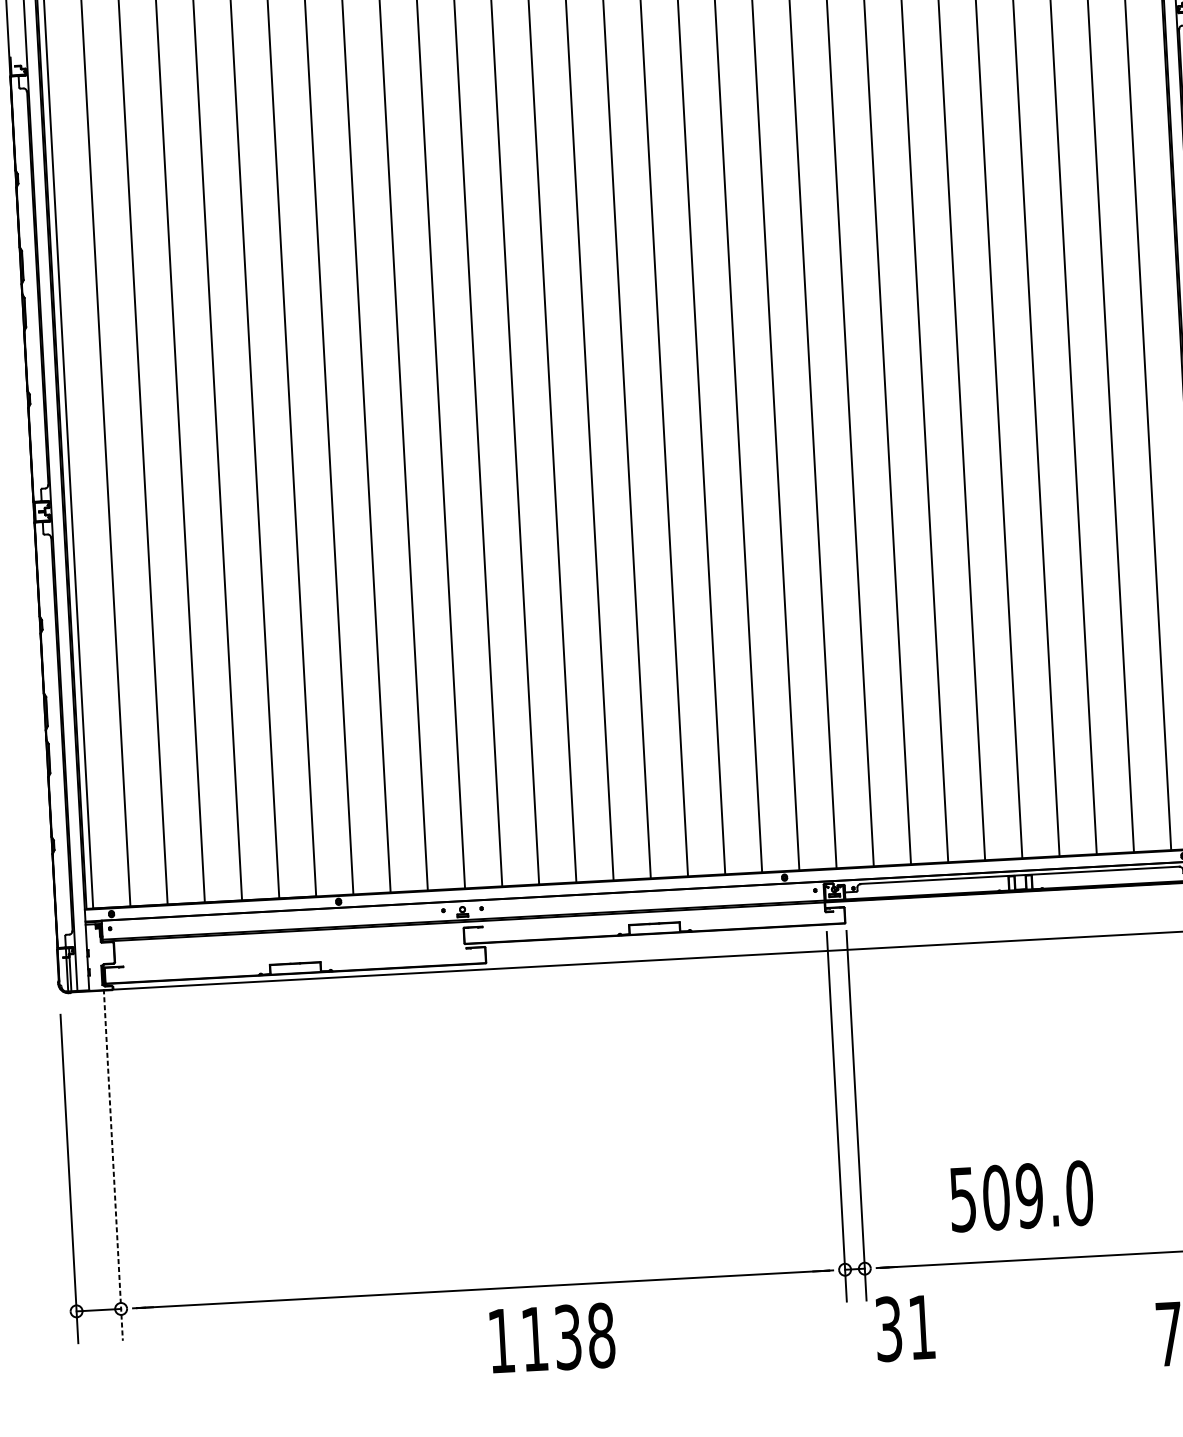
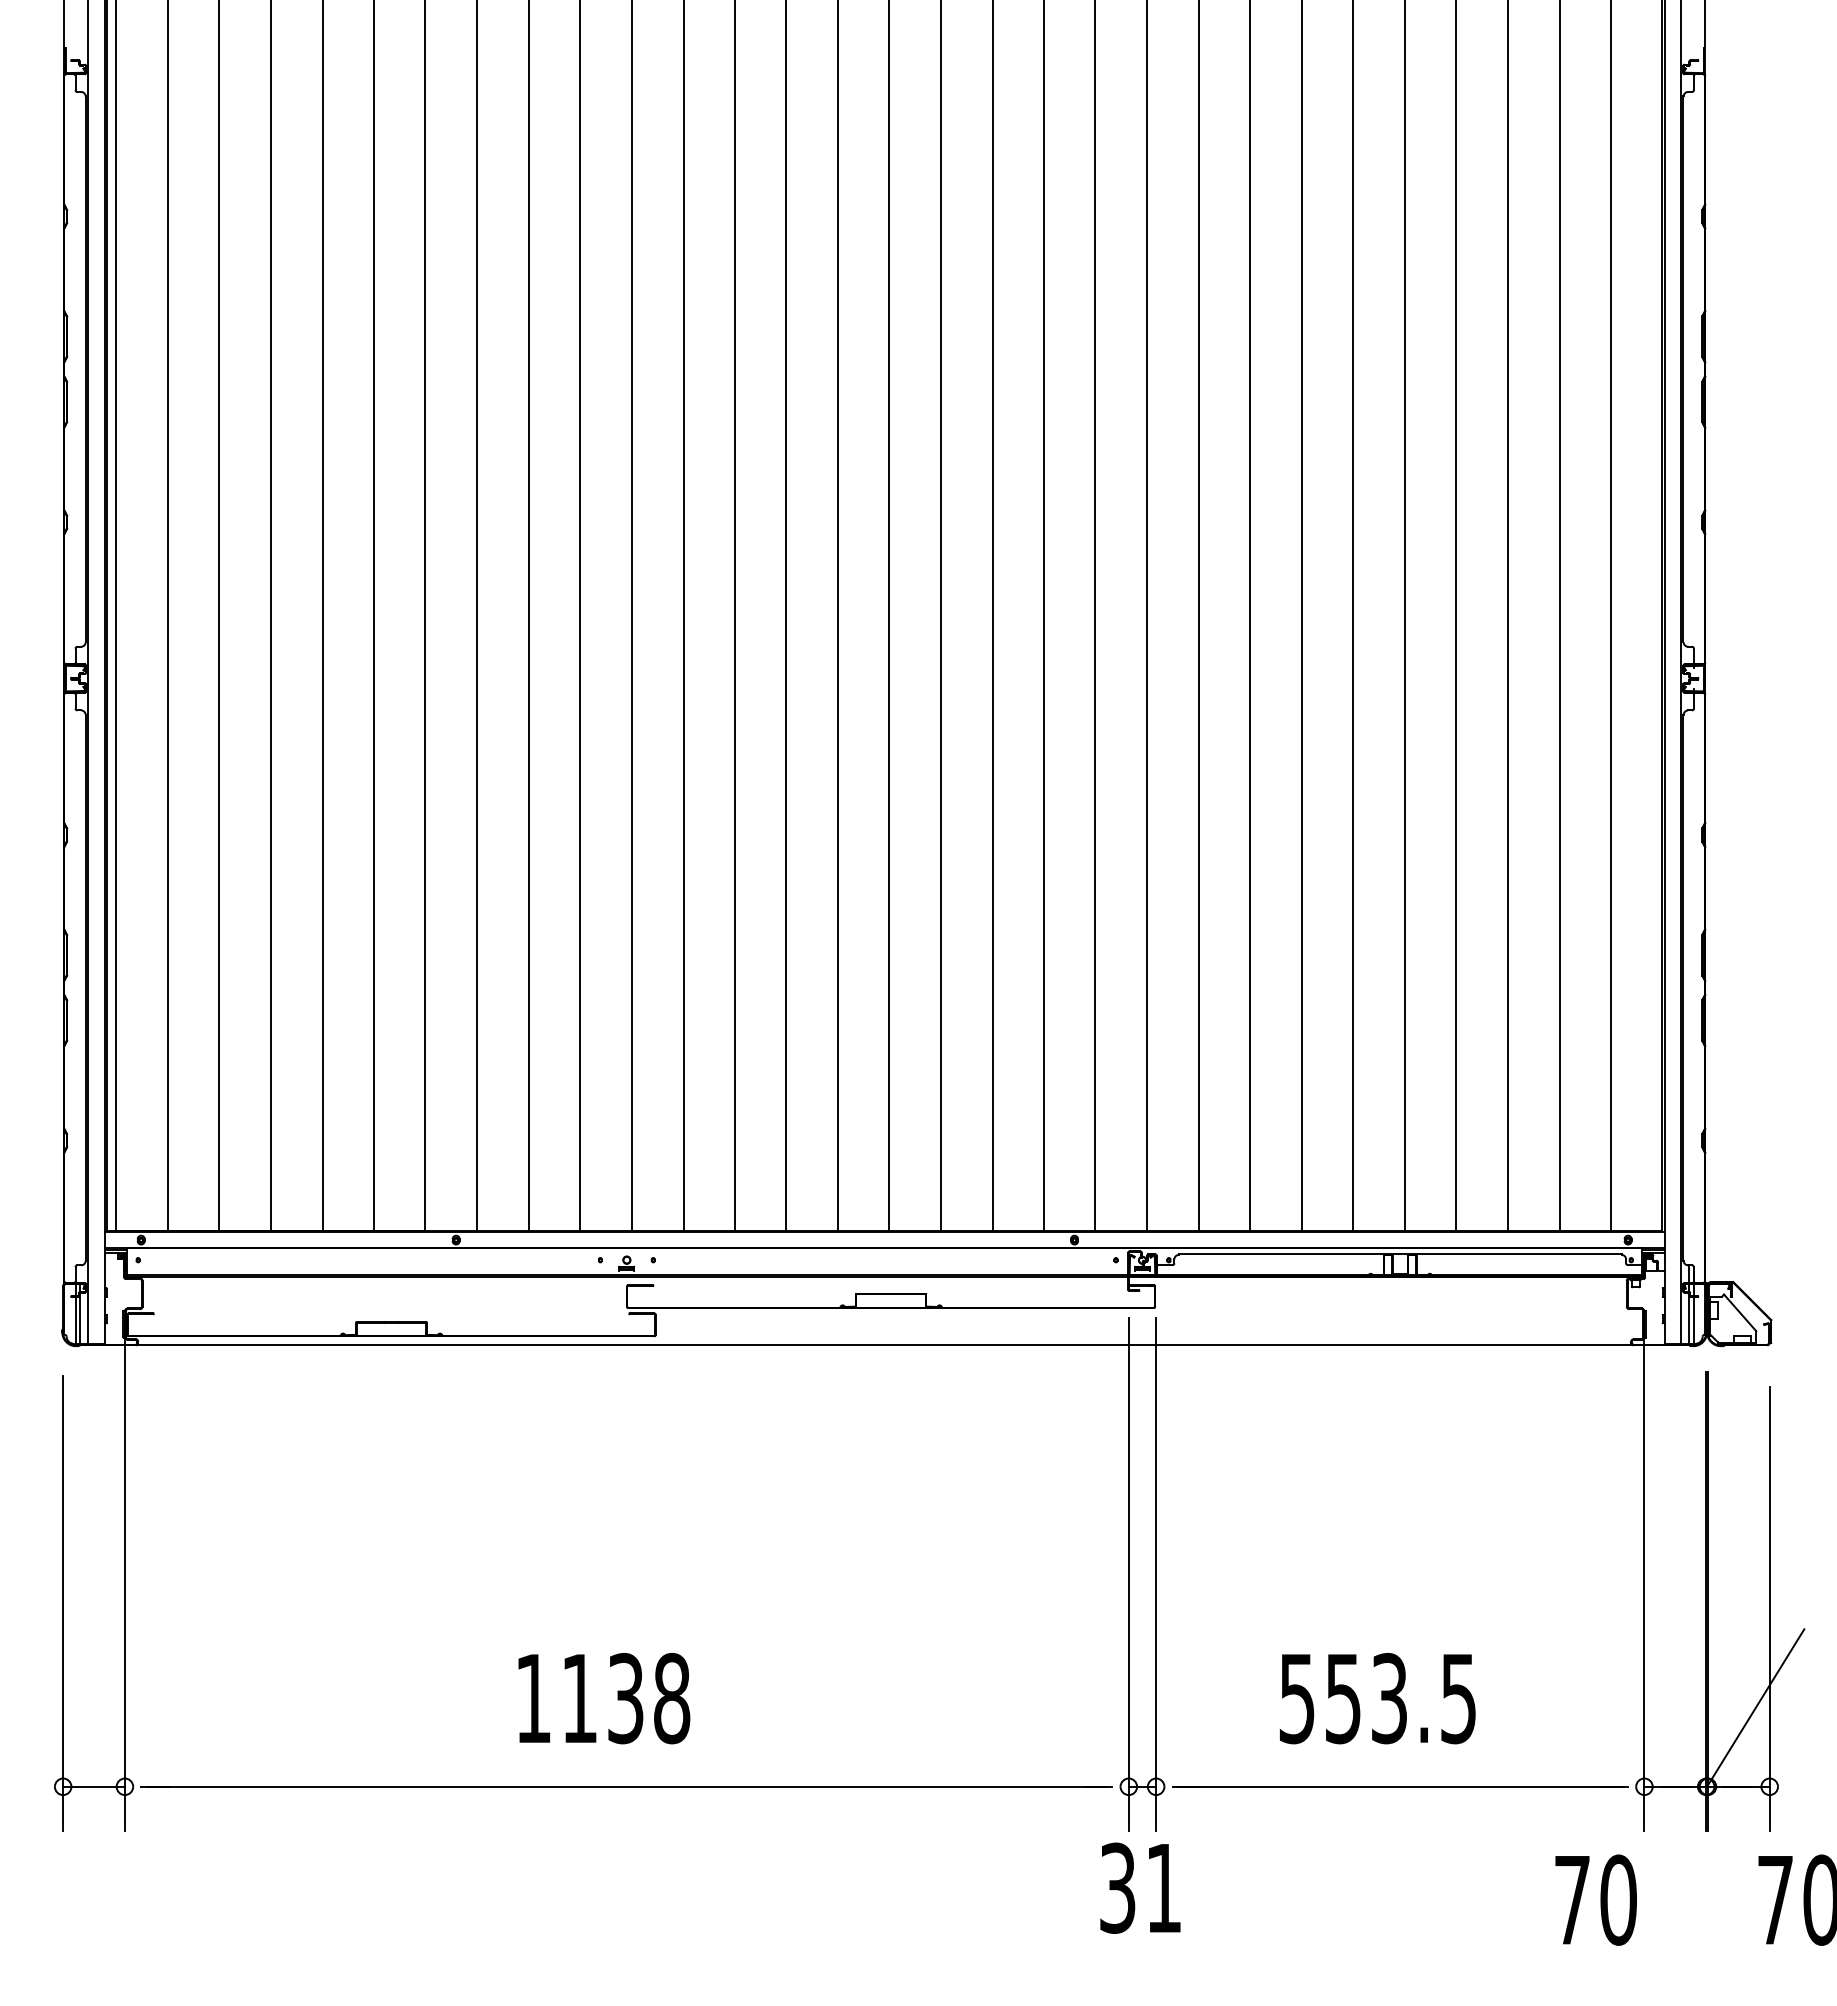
line: (112, 1157) -> (124, 1576), dashed -> solid
text: (1038, 1195) -> (1401, 1698), 509.0 -> 553.5
text: (905, 1327) -> (1140, 1887), moved
text: (552, 1338) -> (604, 1698), moved

